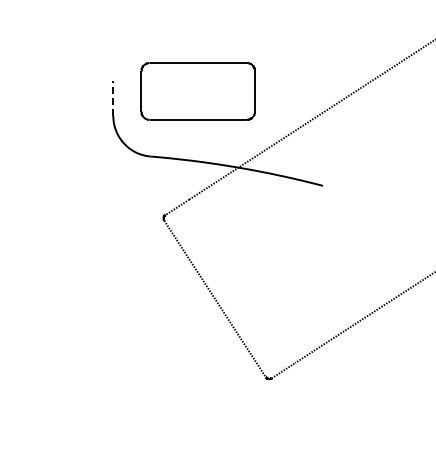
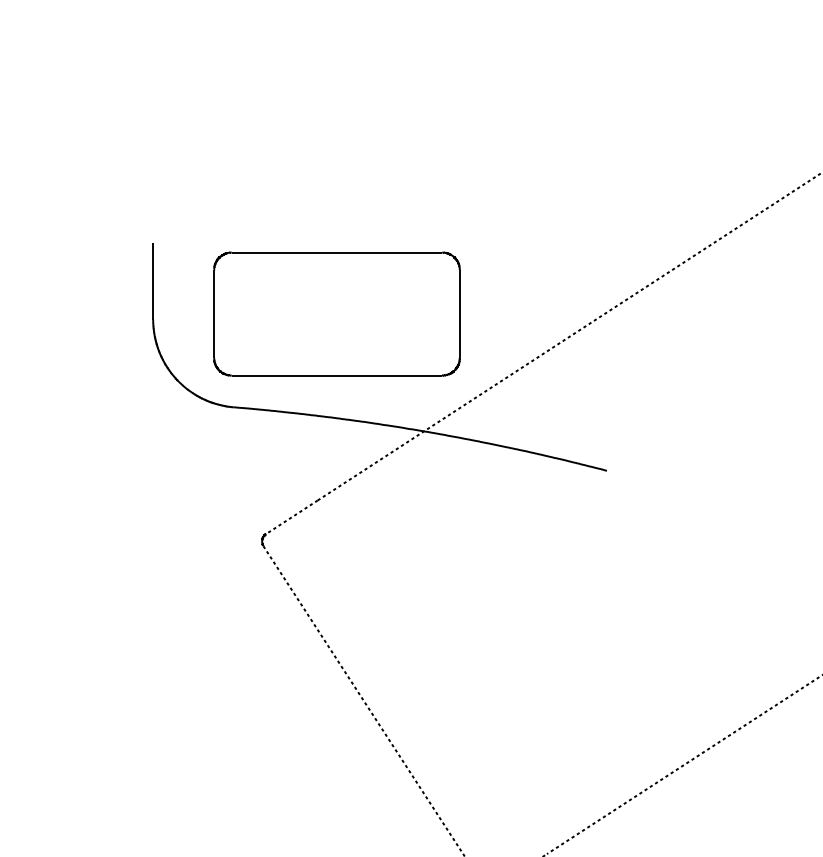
part: (197, 91) -> (335, 314), moved
line: (113, 98) -> (153, 281), dashed -> solid

